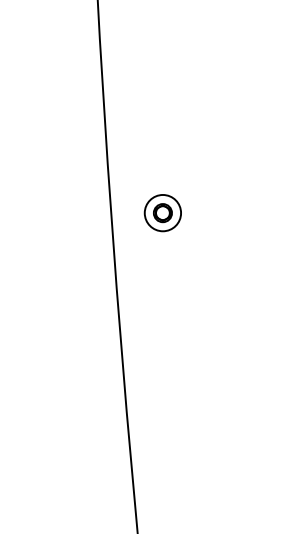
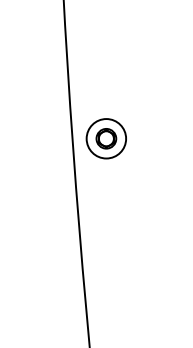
part: (161, 212) -> (105, 138), size x1.67

